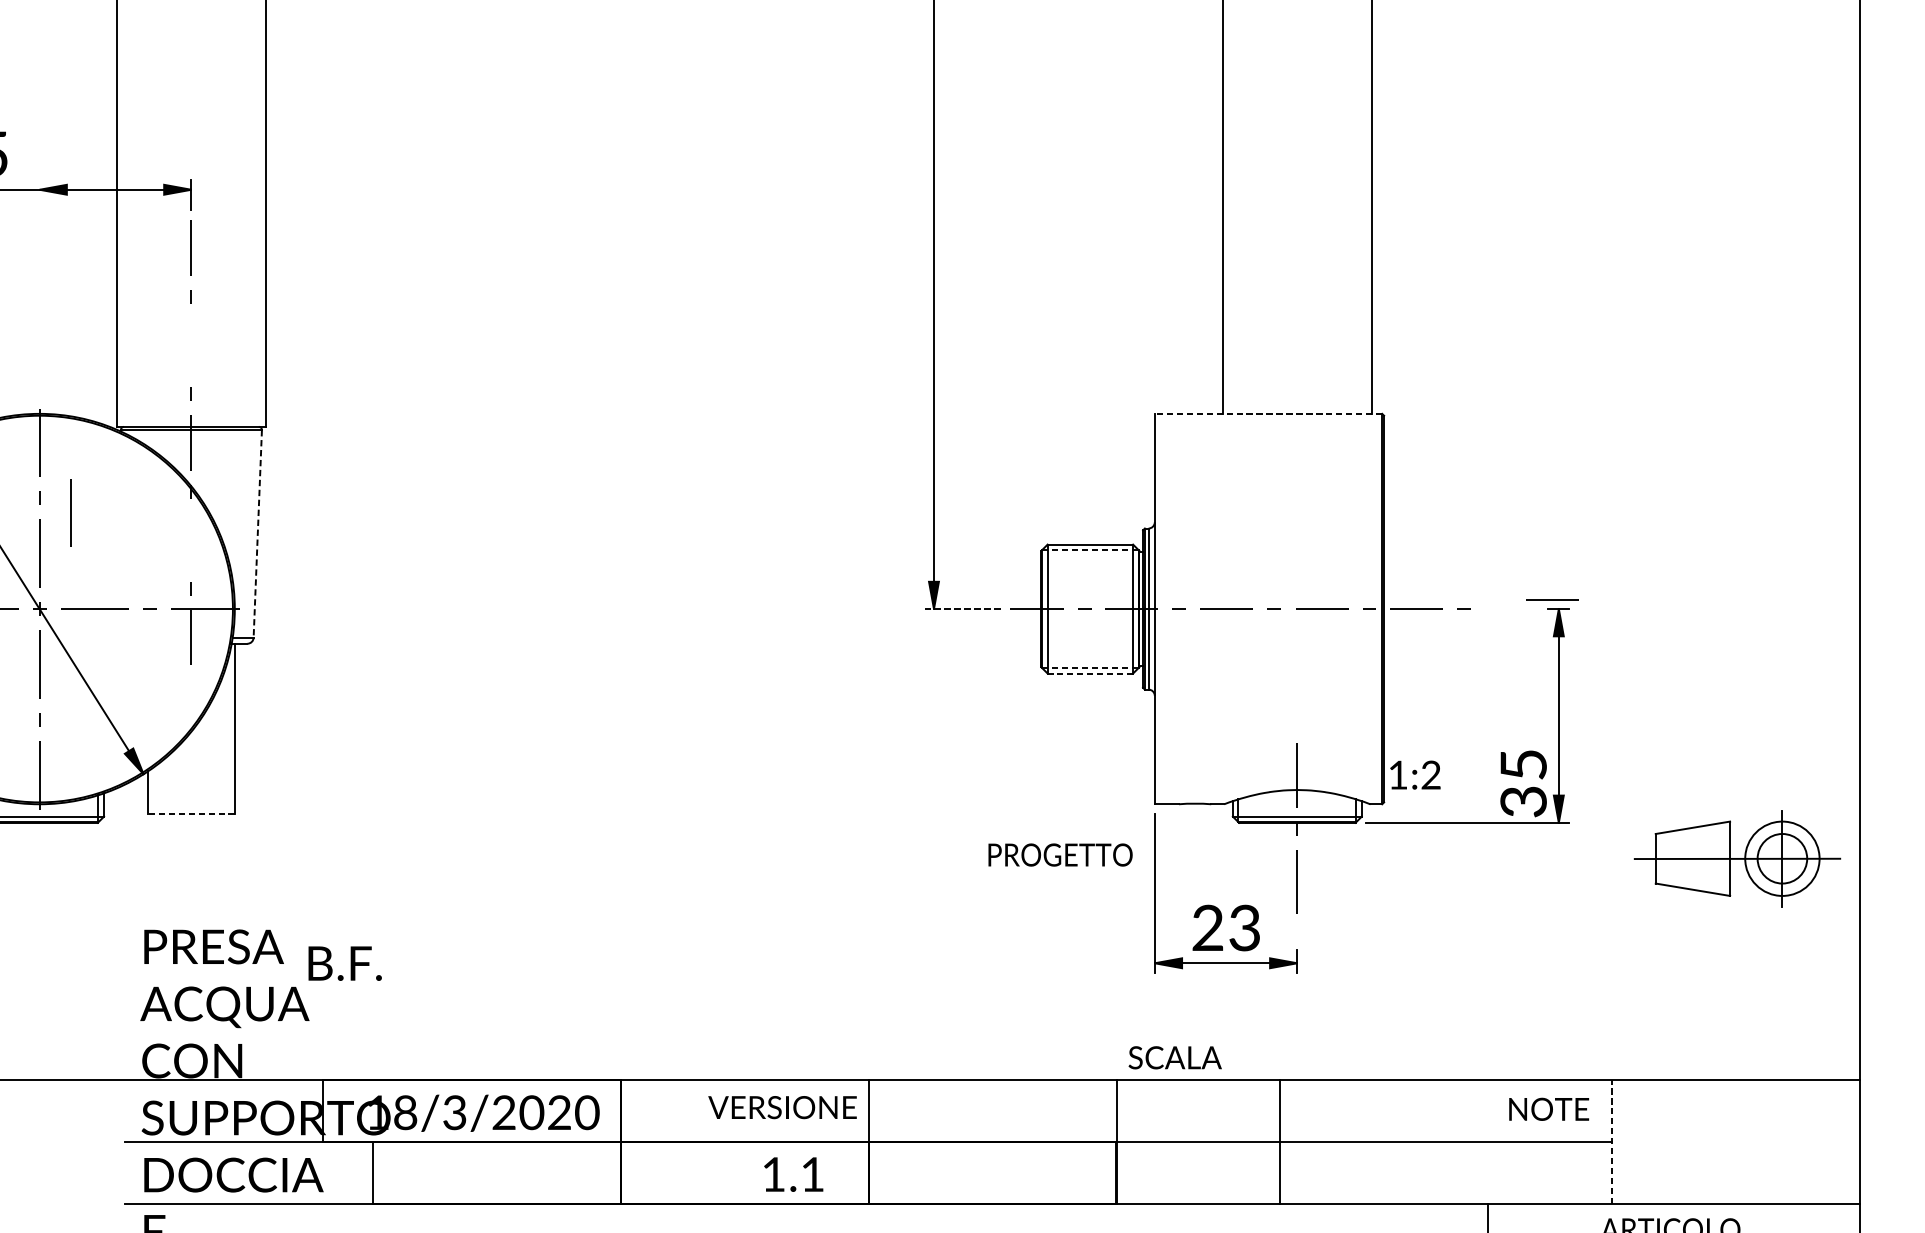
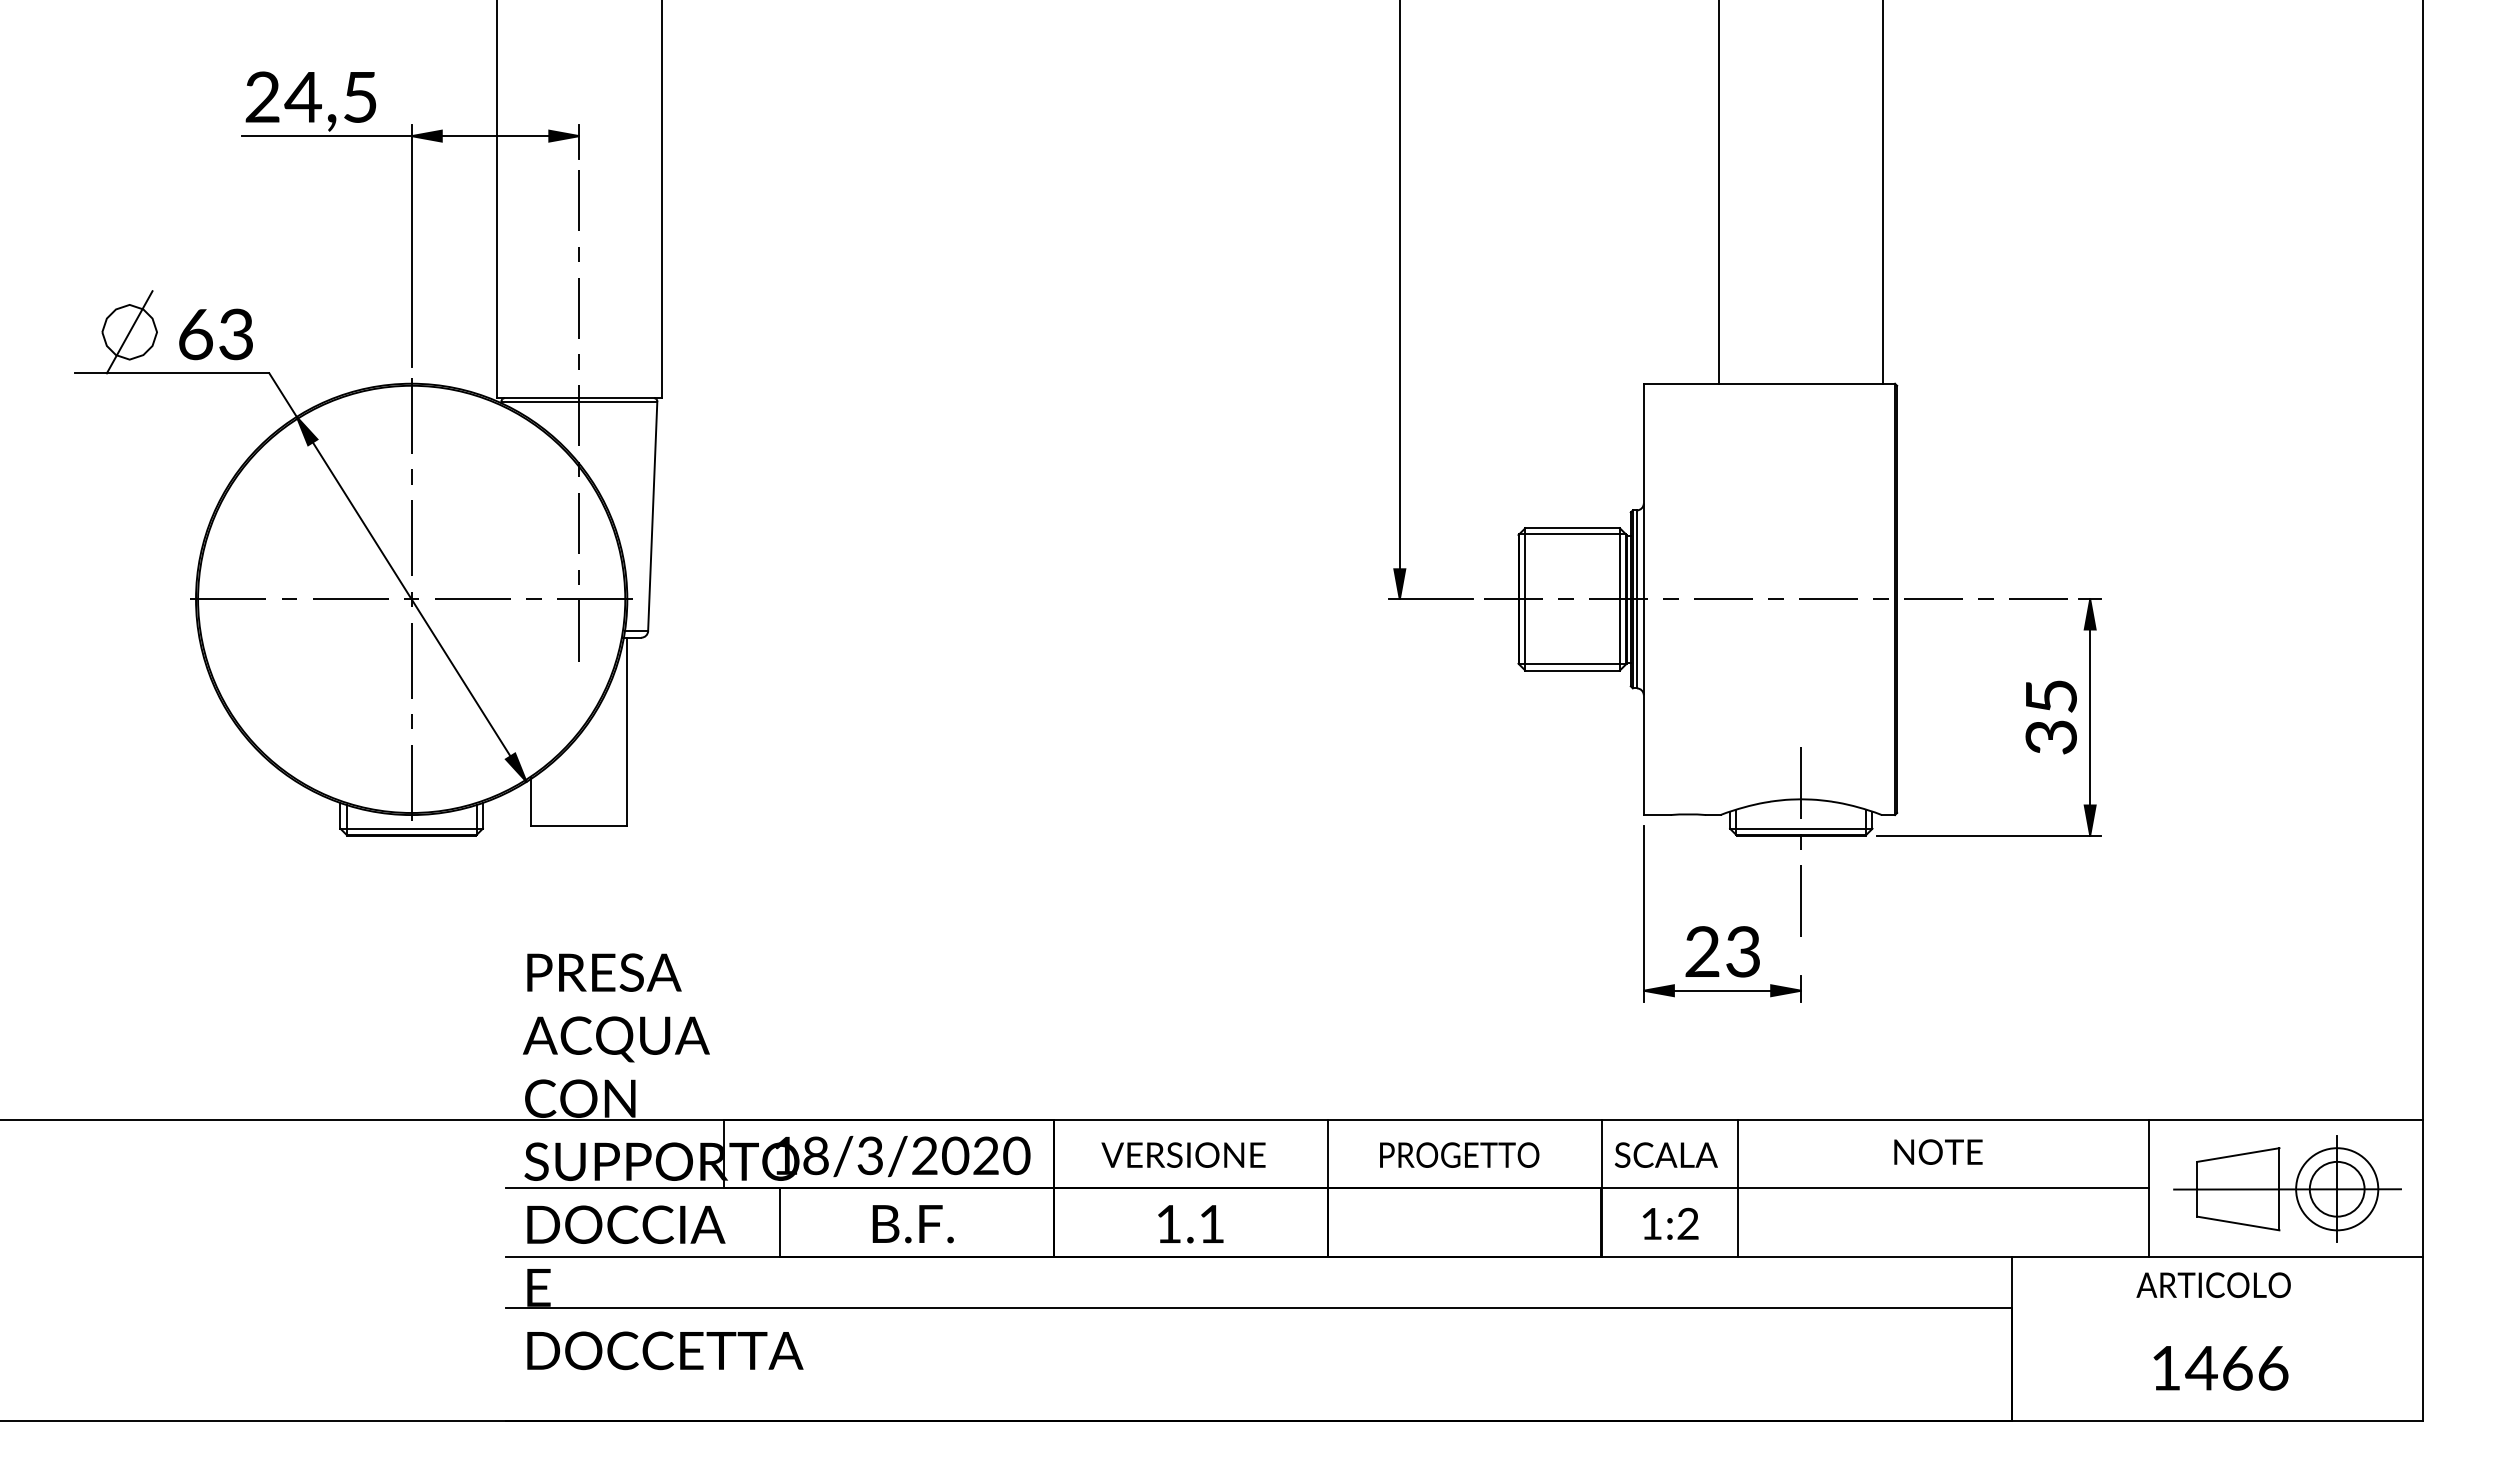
line: (39, 288) -> (411, 245), added
line: (190, 345) -> (578, 308), added
line: (1268, 413) -> (1769, 383), dashed -> solid
line: (71, 512) -> (446, 492), removed
line: (257, 534) -> (652, 516), dashed -> solid
line: (190, 540) -> (578, 523), added
line: (1091, 550) -> (1573, 534), dashed -> solid
line: (1552, 599) -> (2038, 598), moved
line: (961, 609) -> (1430, 599), dashed -> solid
line: (1091, 668) -> (1573, 664), dashed -> solid
line: (1090, 673) -> (1572, 670), dashed -> solid
text: (1415, 774) -> (1670, 1223), moved
text: (1522, 783) -> (2050, 717), moved
line: (191, 814) -> (579, 826), dashed -> solid
text: (1060, 854) -> (1459, 1154), moved
part: (1737, 858) -> (2287, 1188), moved
text: (344, 963) -> (912, 1224), moved
text: (1174, 1057) -> (1665, 1154), moved
text: (782, 1106) -> (1183, 1154), moved
text: (1549, 1108) -> (1938, 1151), moved
line: (1280, 1141) -> (1738, 1187), moved
line: (1612, 1141) -> (2149, 1187), dashed -> solid
text: (793, 1174) -> (1190, 1224), moved

